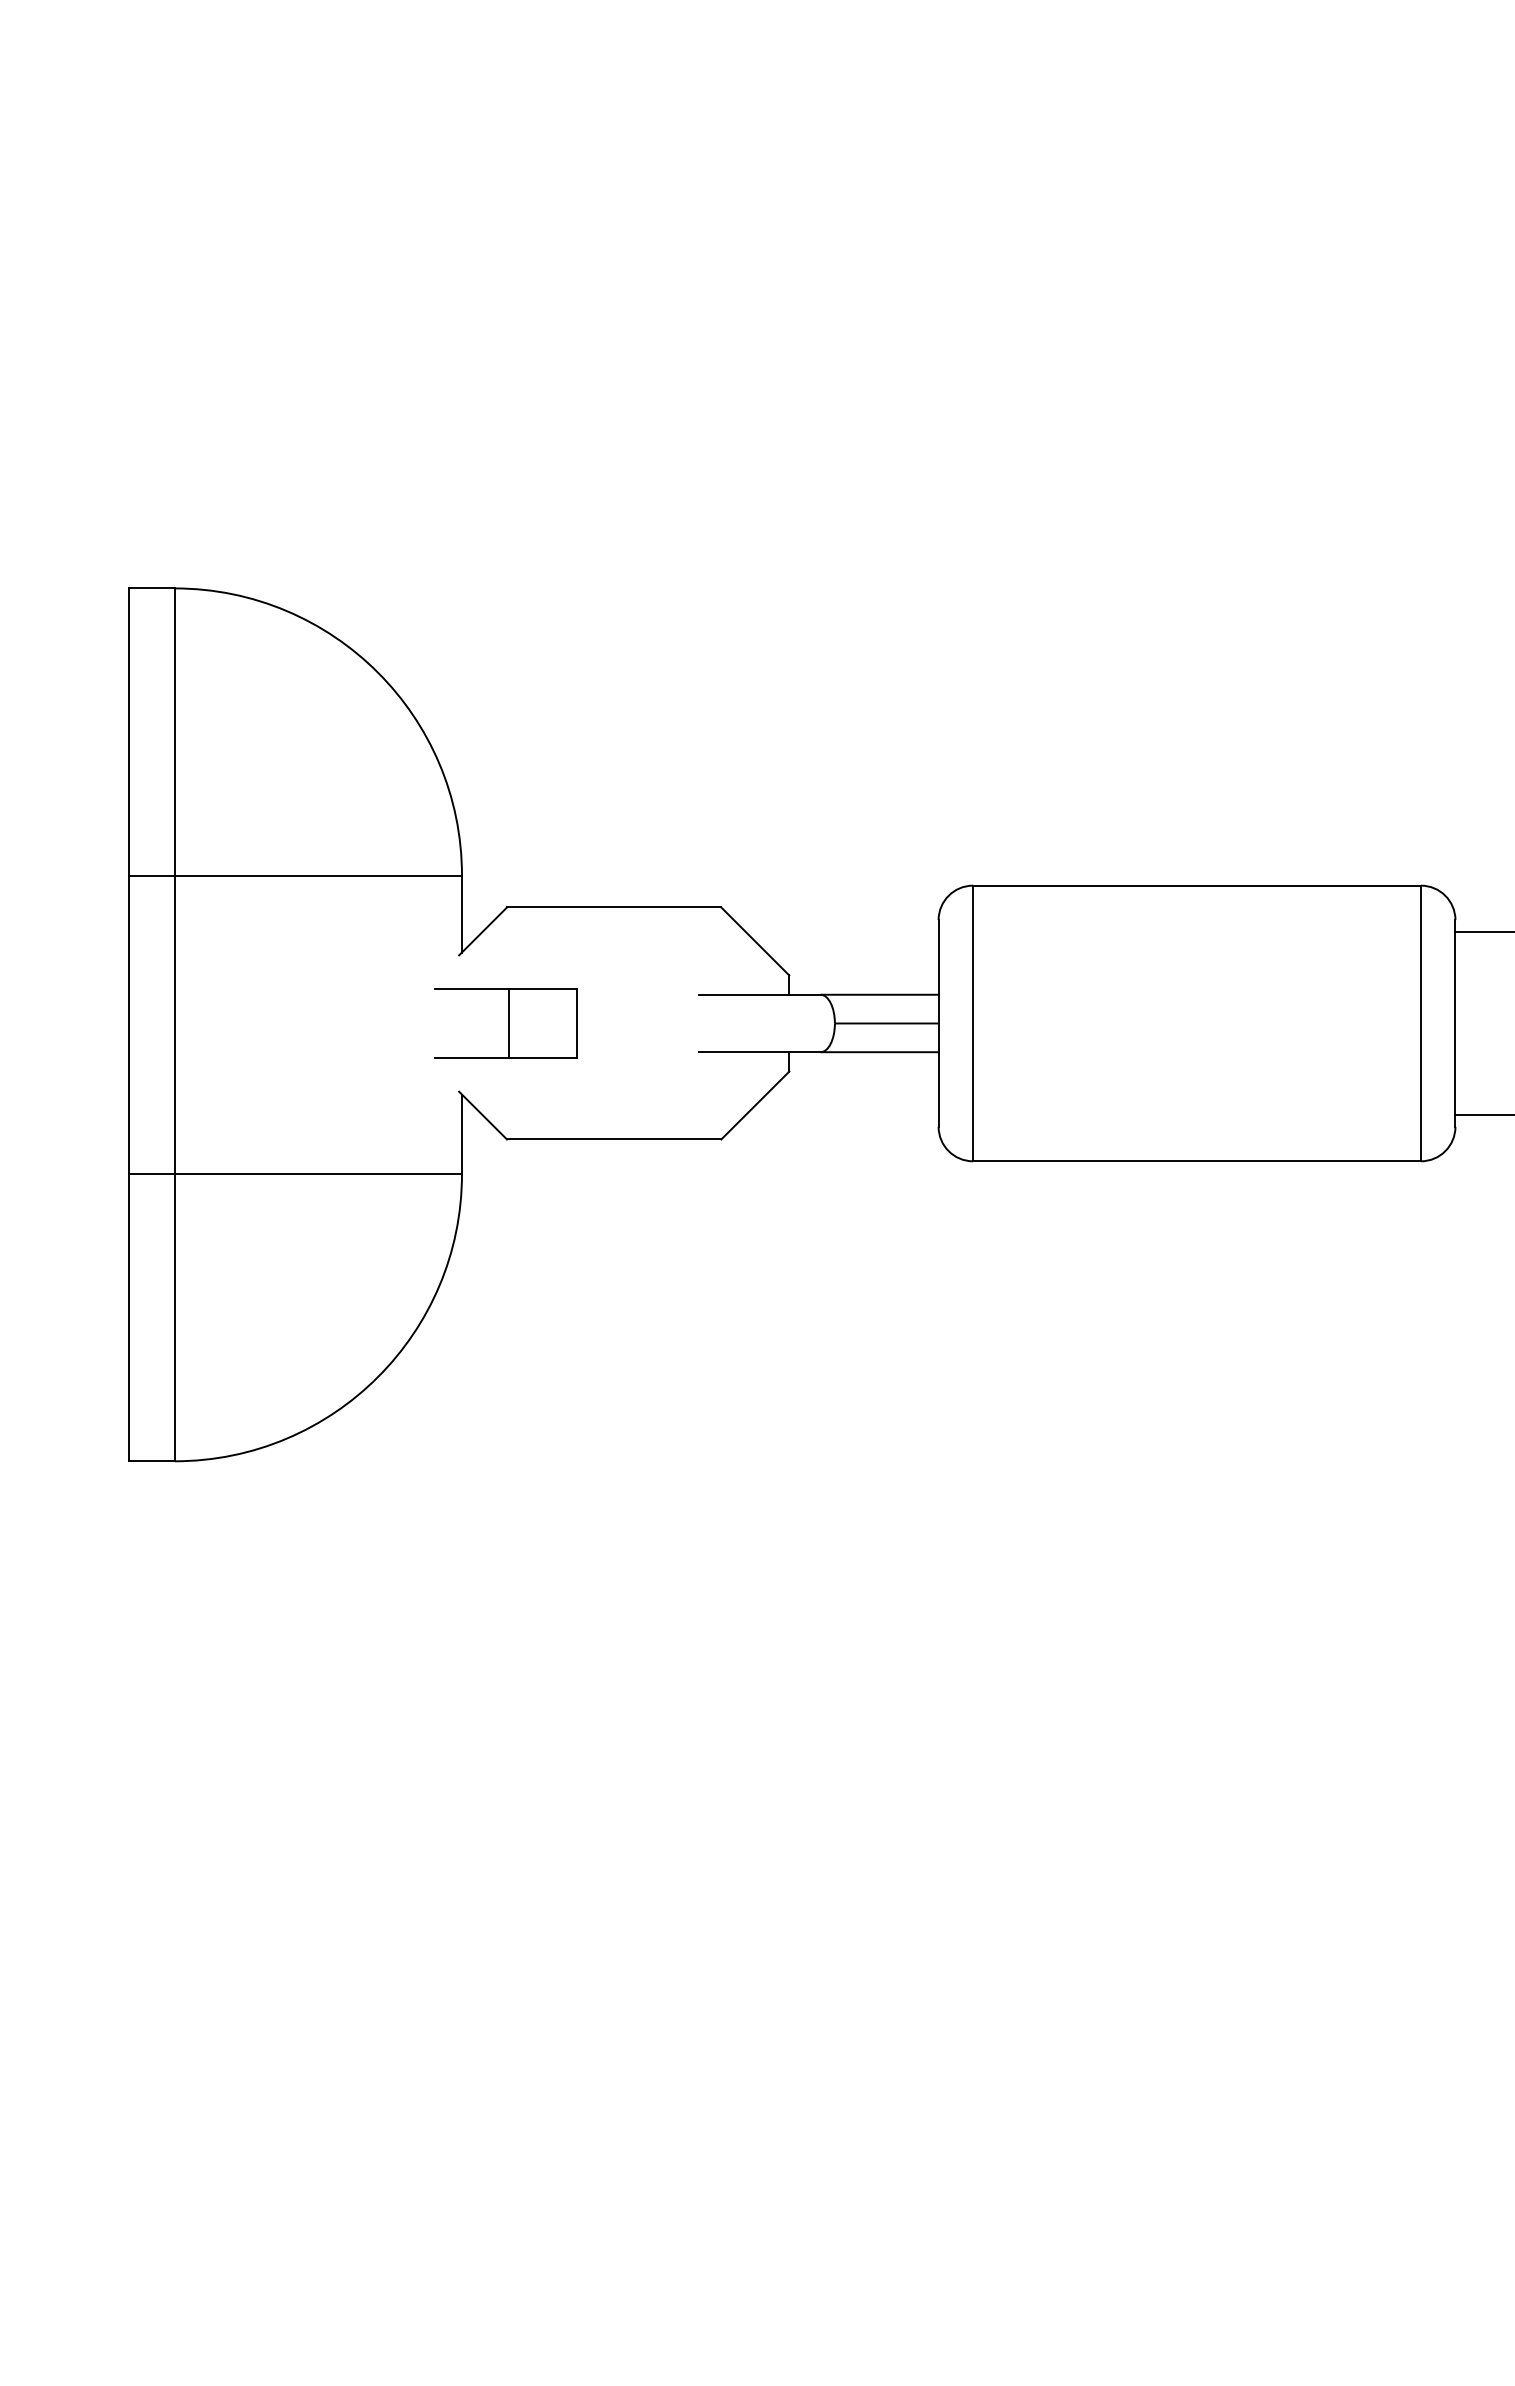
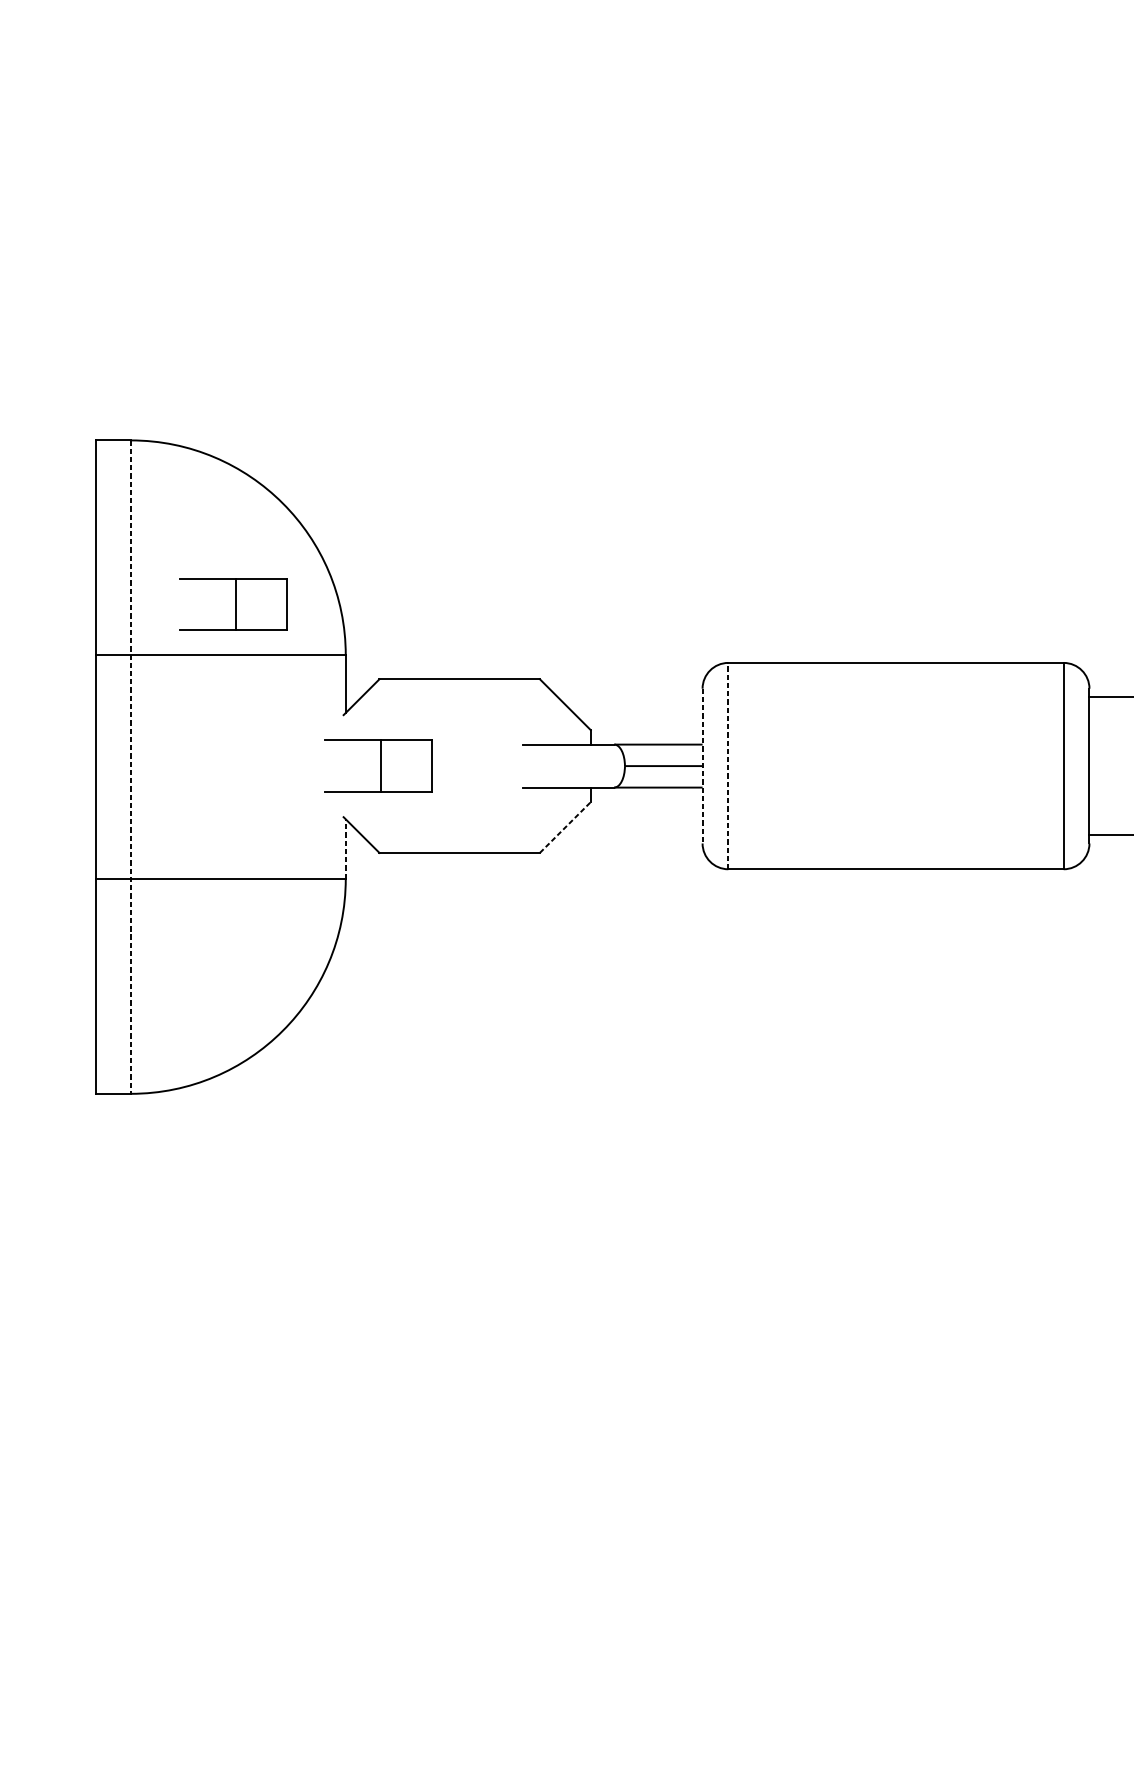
part: (311, 807) -> (233, 604), added
line: (938, 1023) -> (702, 766), solid -> dashed
line: (973, 1023) -> (728, 766), solid -> dashed
line: (174, 1025) -> (130, 767), solid -> dashed
line: (755, 1105) -> (565, 827), solid -> dashed
line: (461, 1134) -> (345, 849), solid -> dashed

